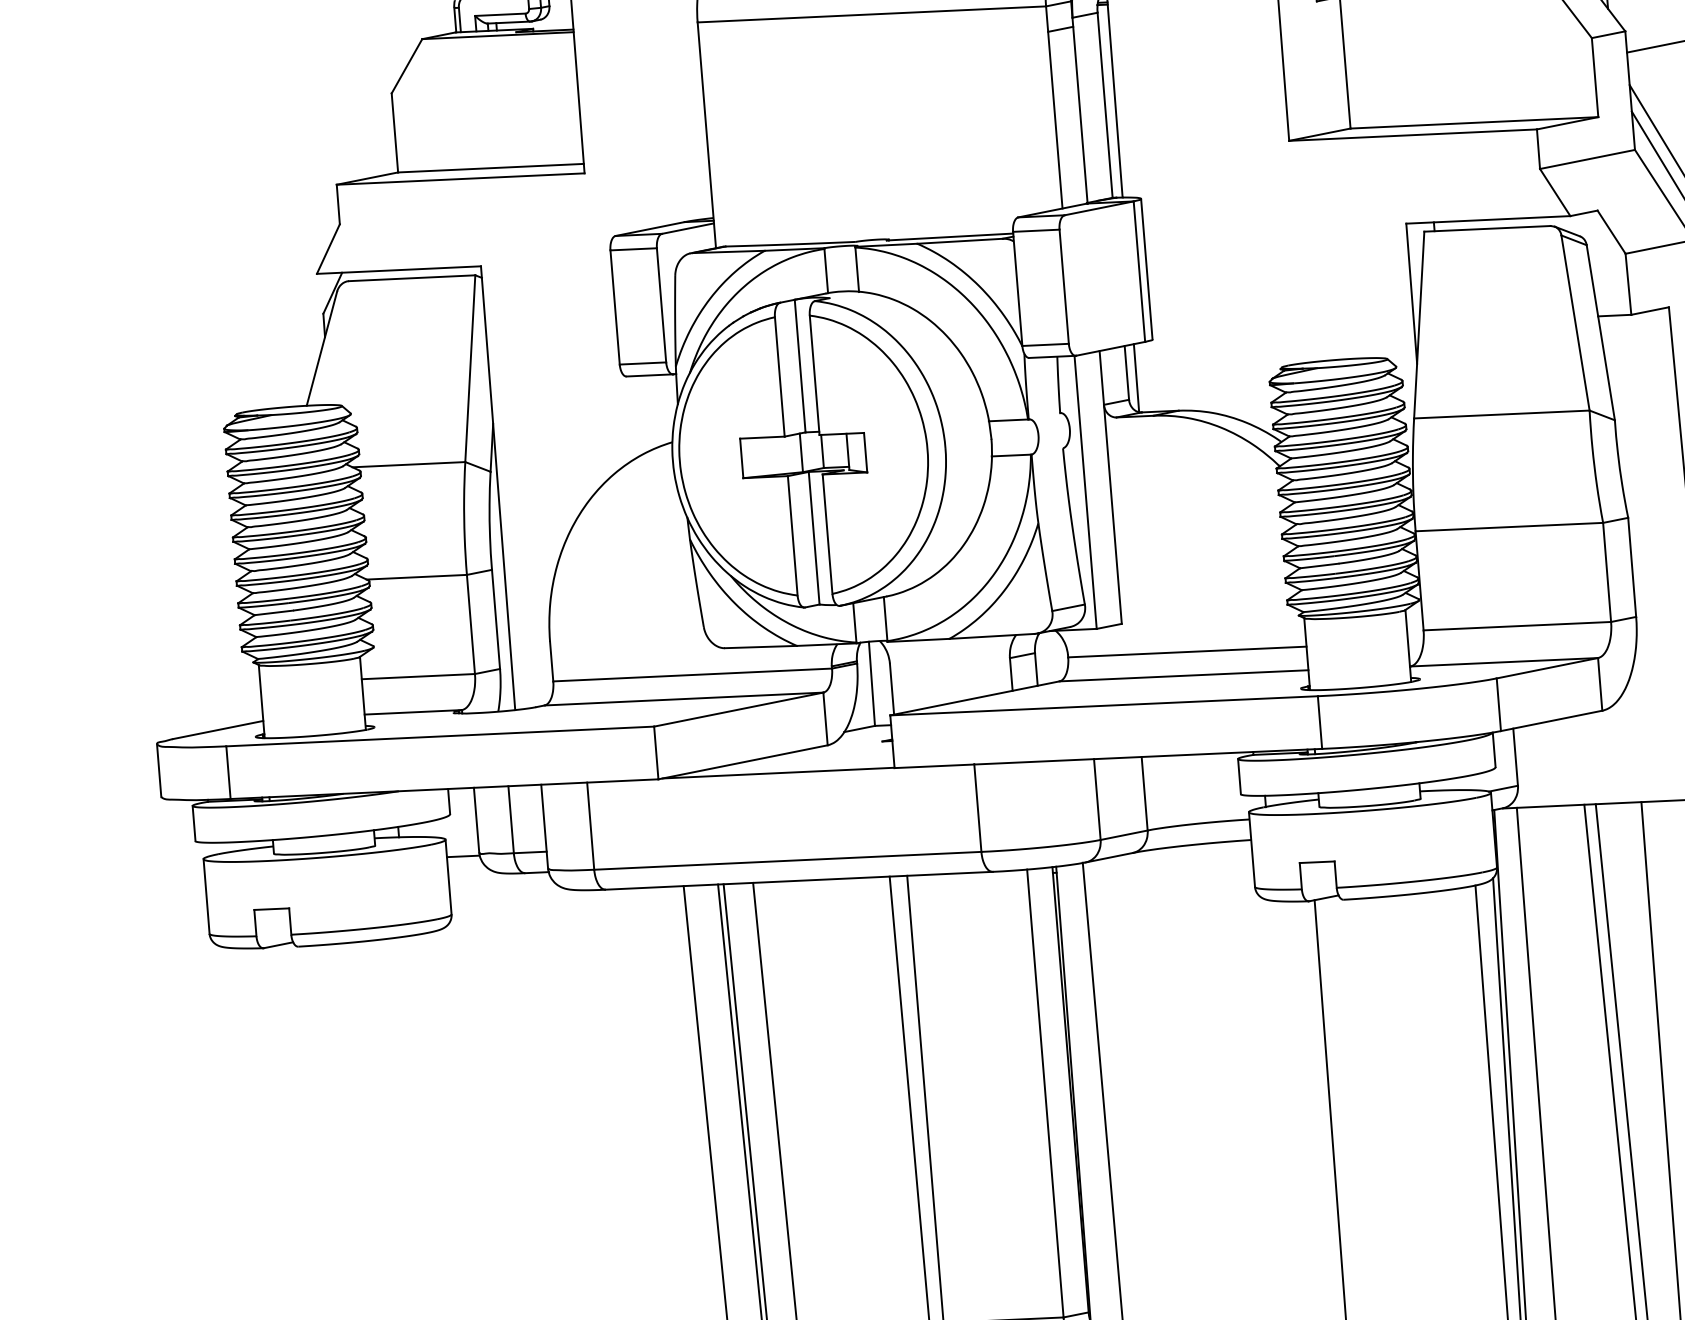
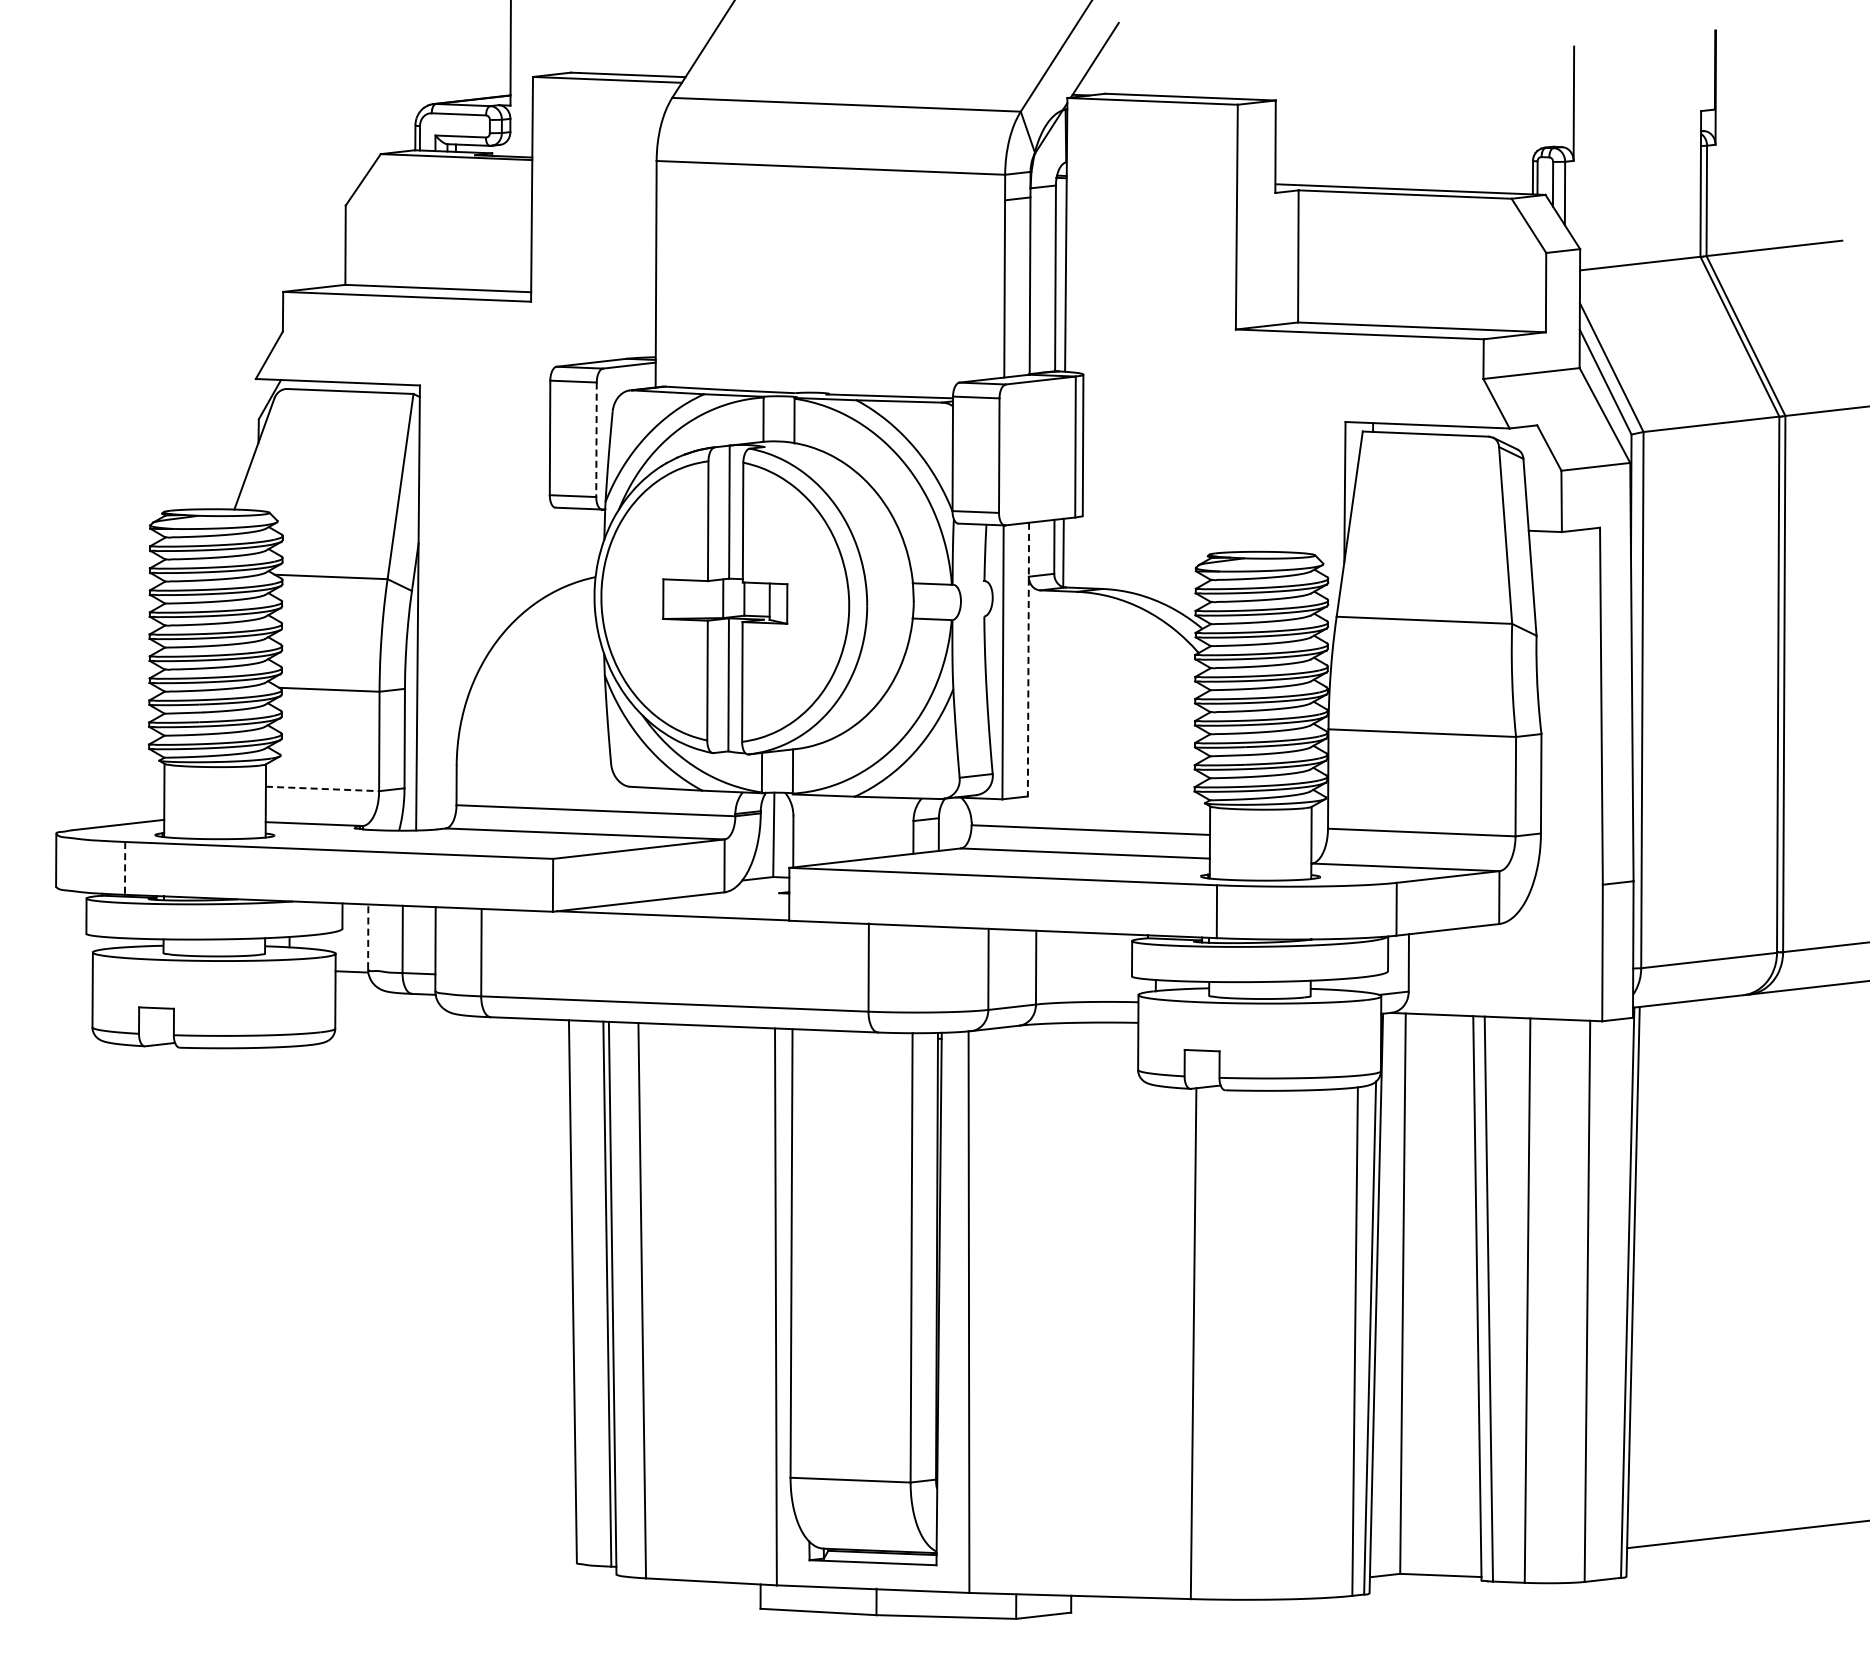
line: (661, 306) -> (596, 440), solid -> dashed
line: (1110, 487) -> (1028, 659), solid -> dashed
line: (418, 676) -> (322, 788), solid -> dashed
line: (228, 772) -> (125, 868), solid -> dashed
line: (476, 819) -> (368, 936), solid -> dashed

